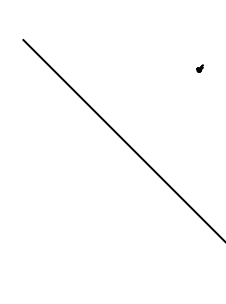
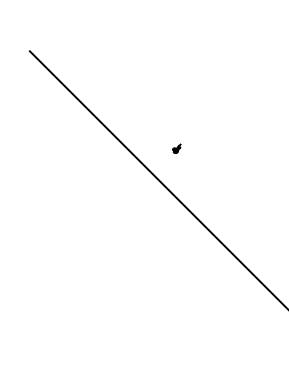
part: (199, 68) -> (176, 148), moved

